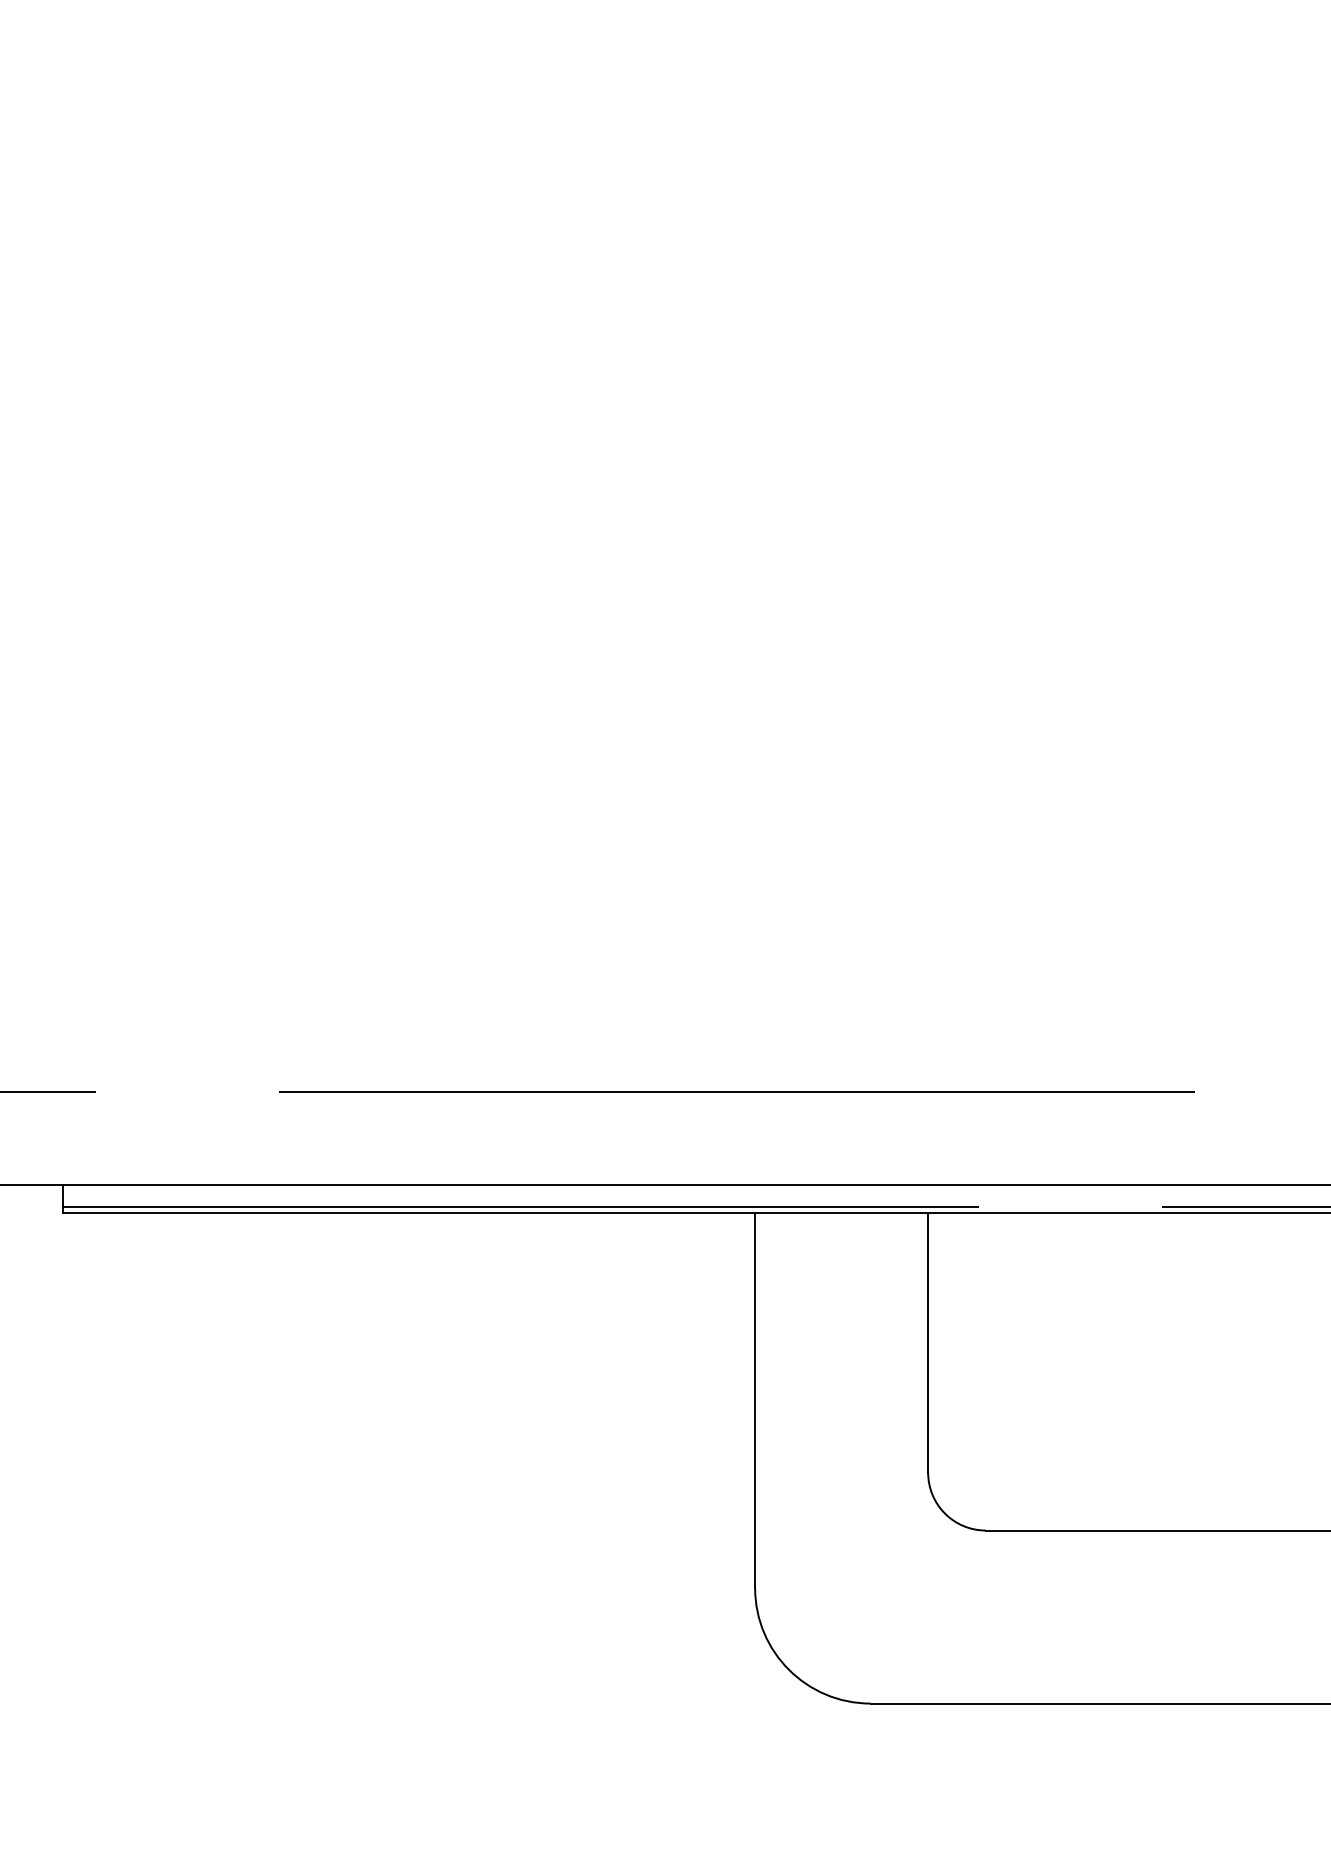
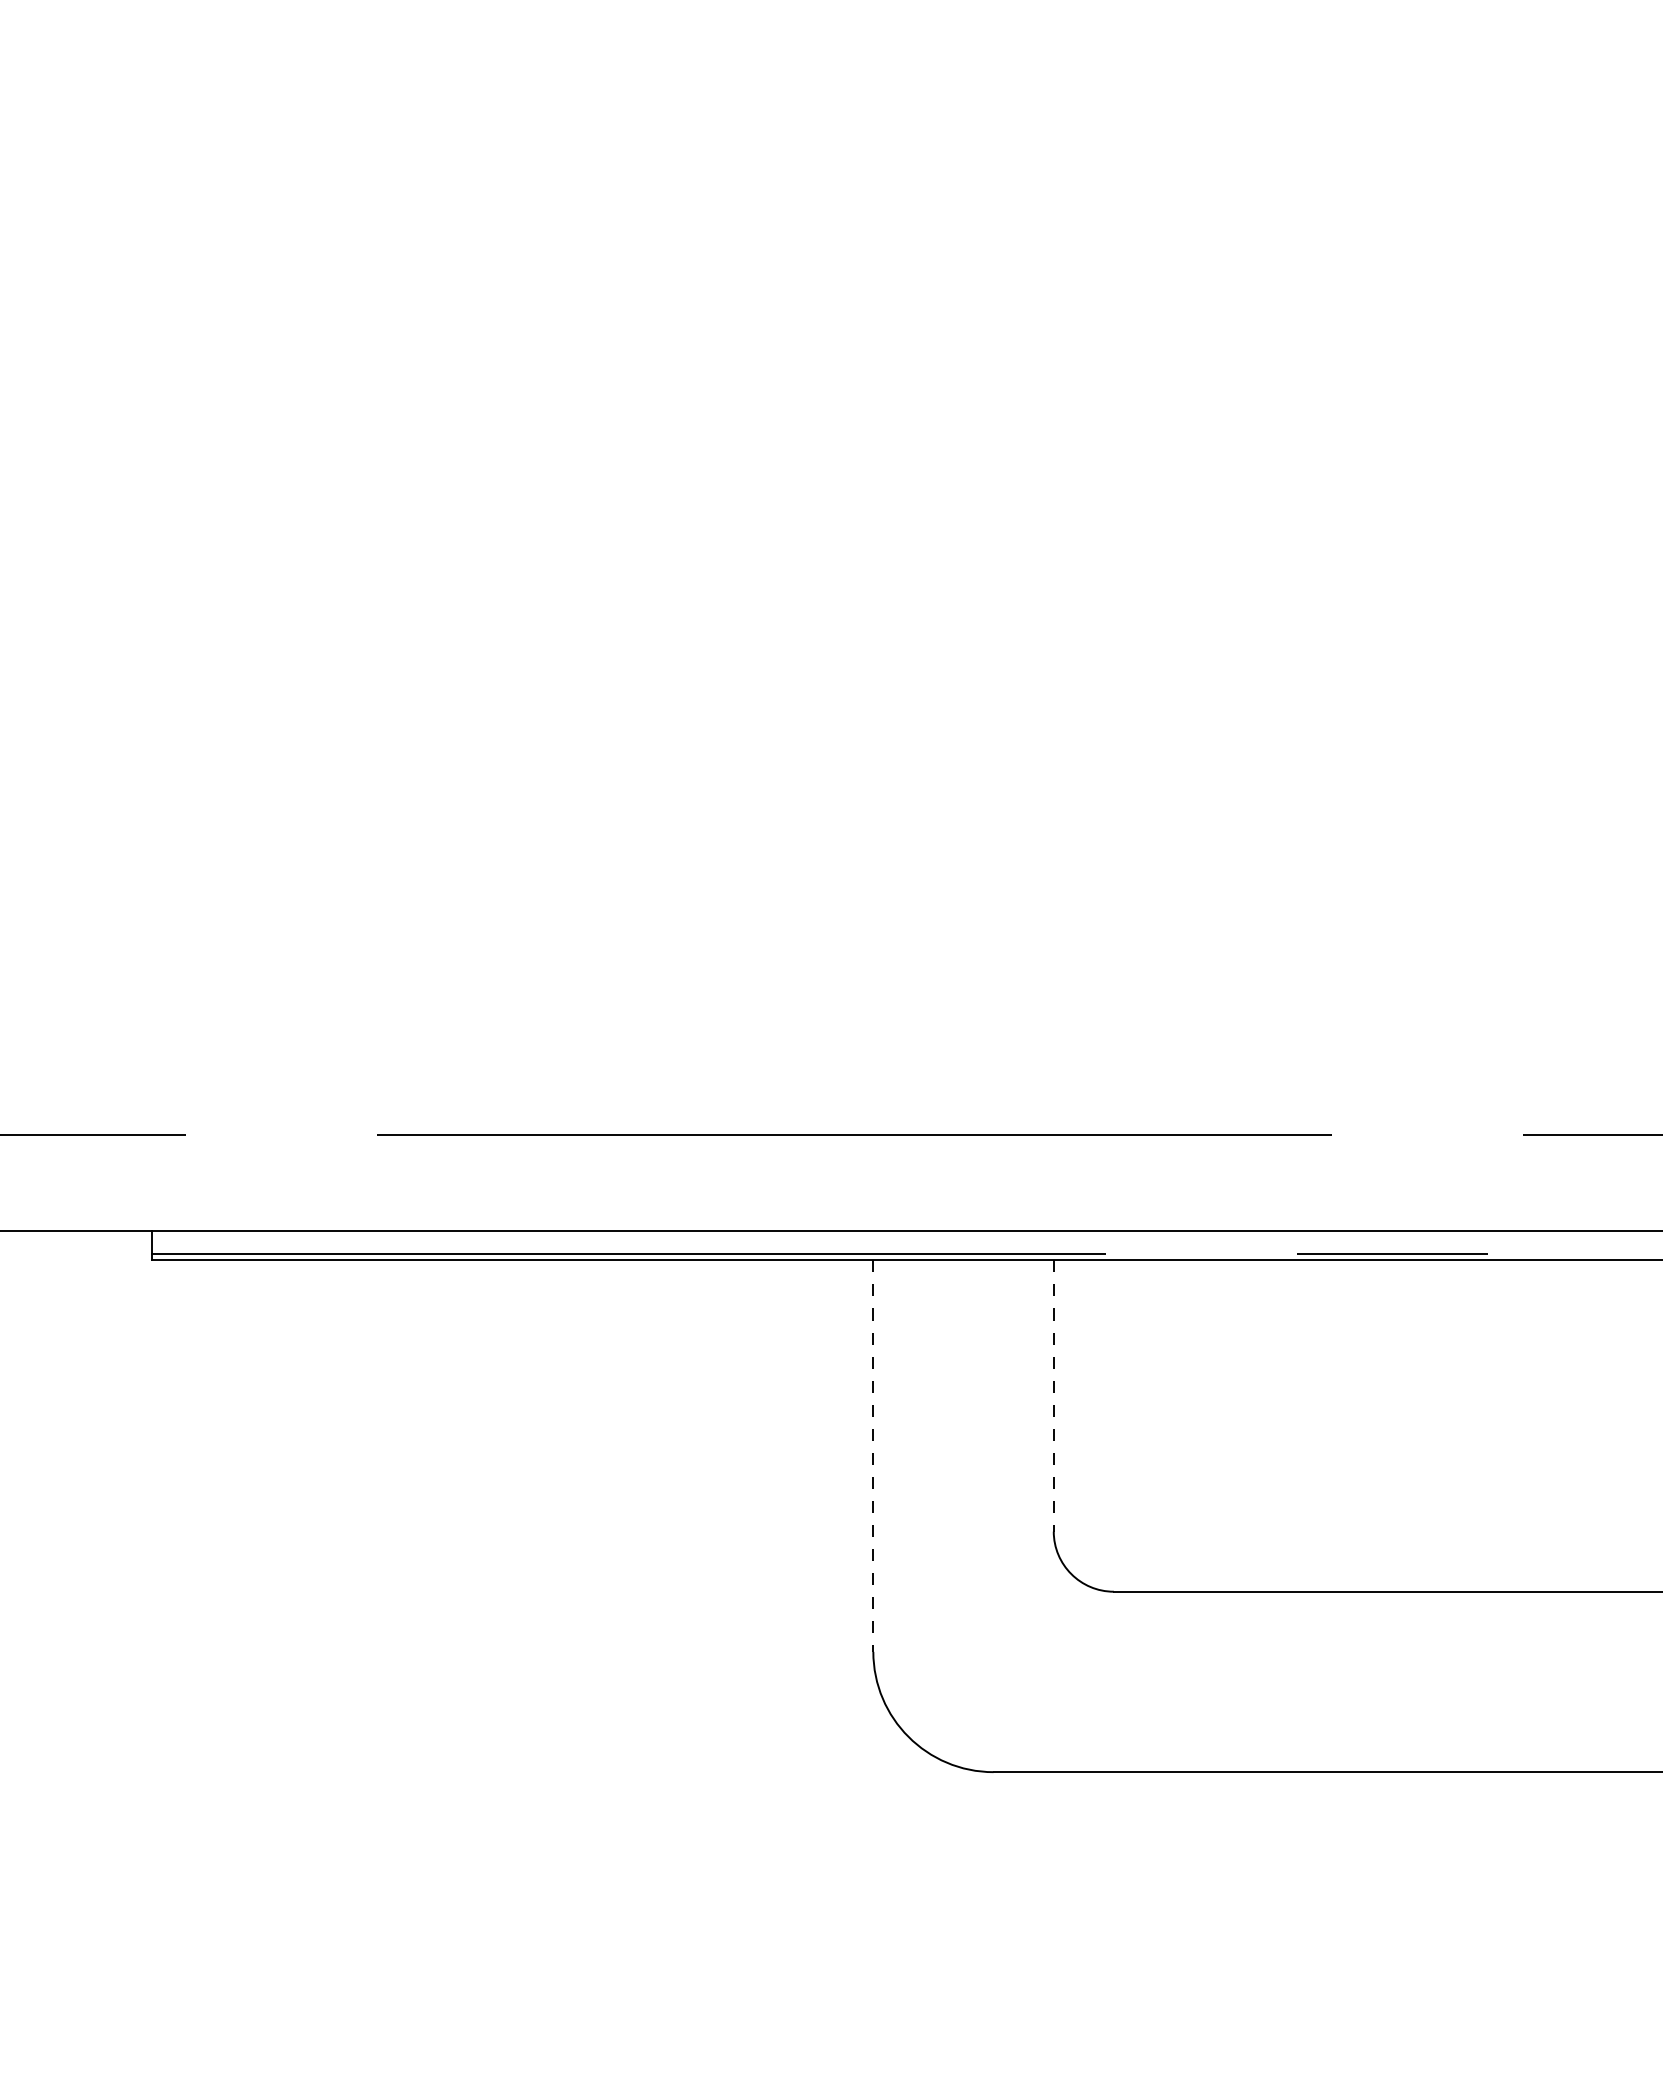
line: (927, 1342) -> (1053, 1395), solid -> dashed
line: (755, 1400) -> (873, 1456), solid -> dashed

